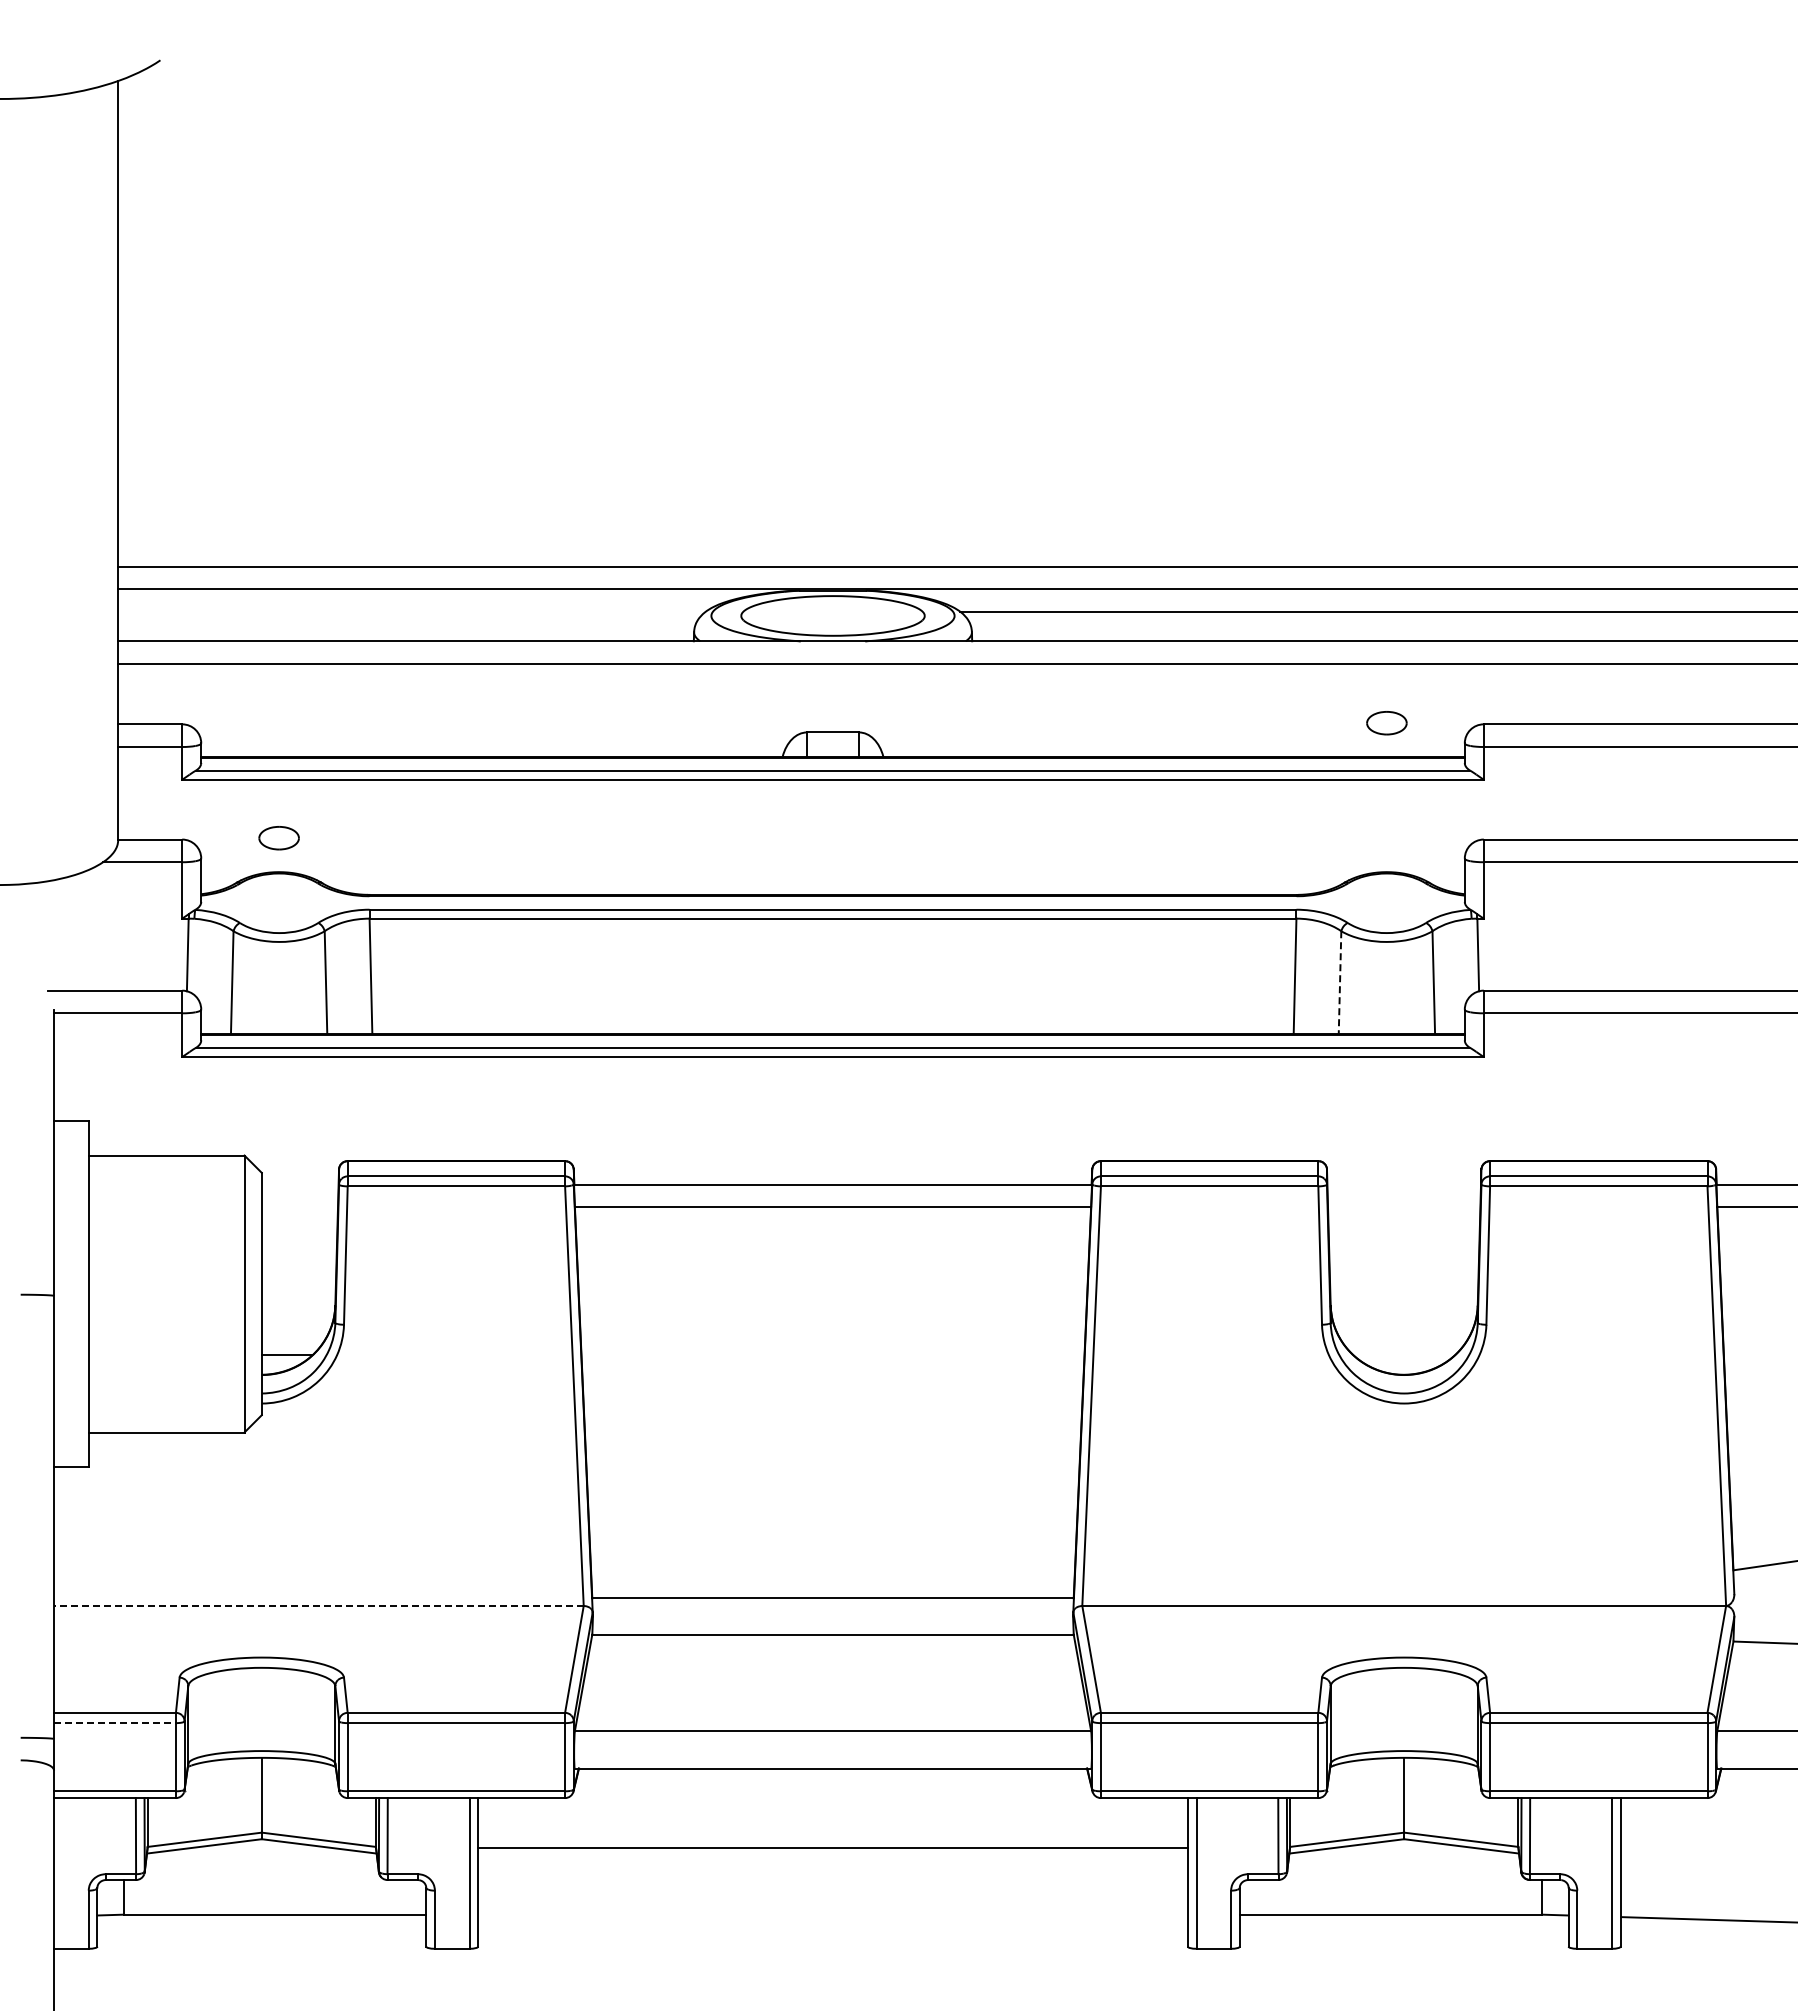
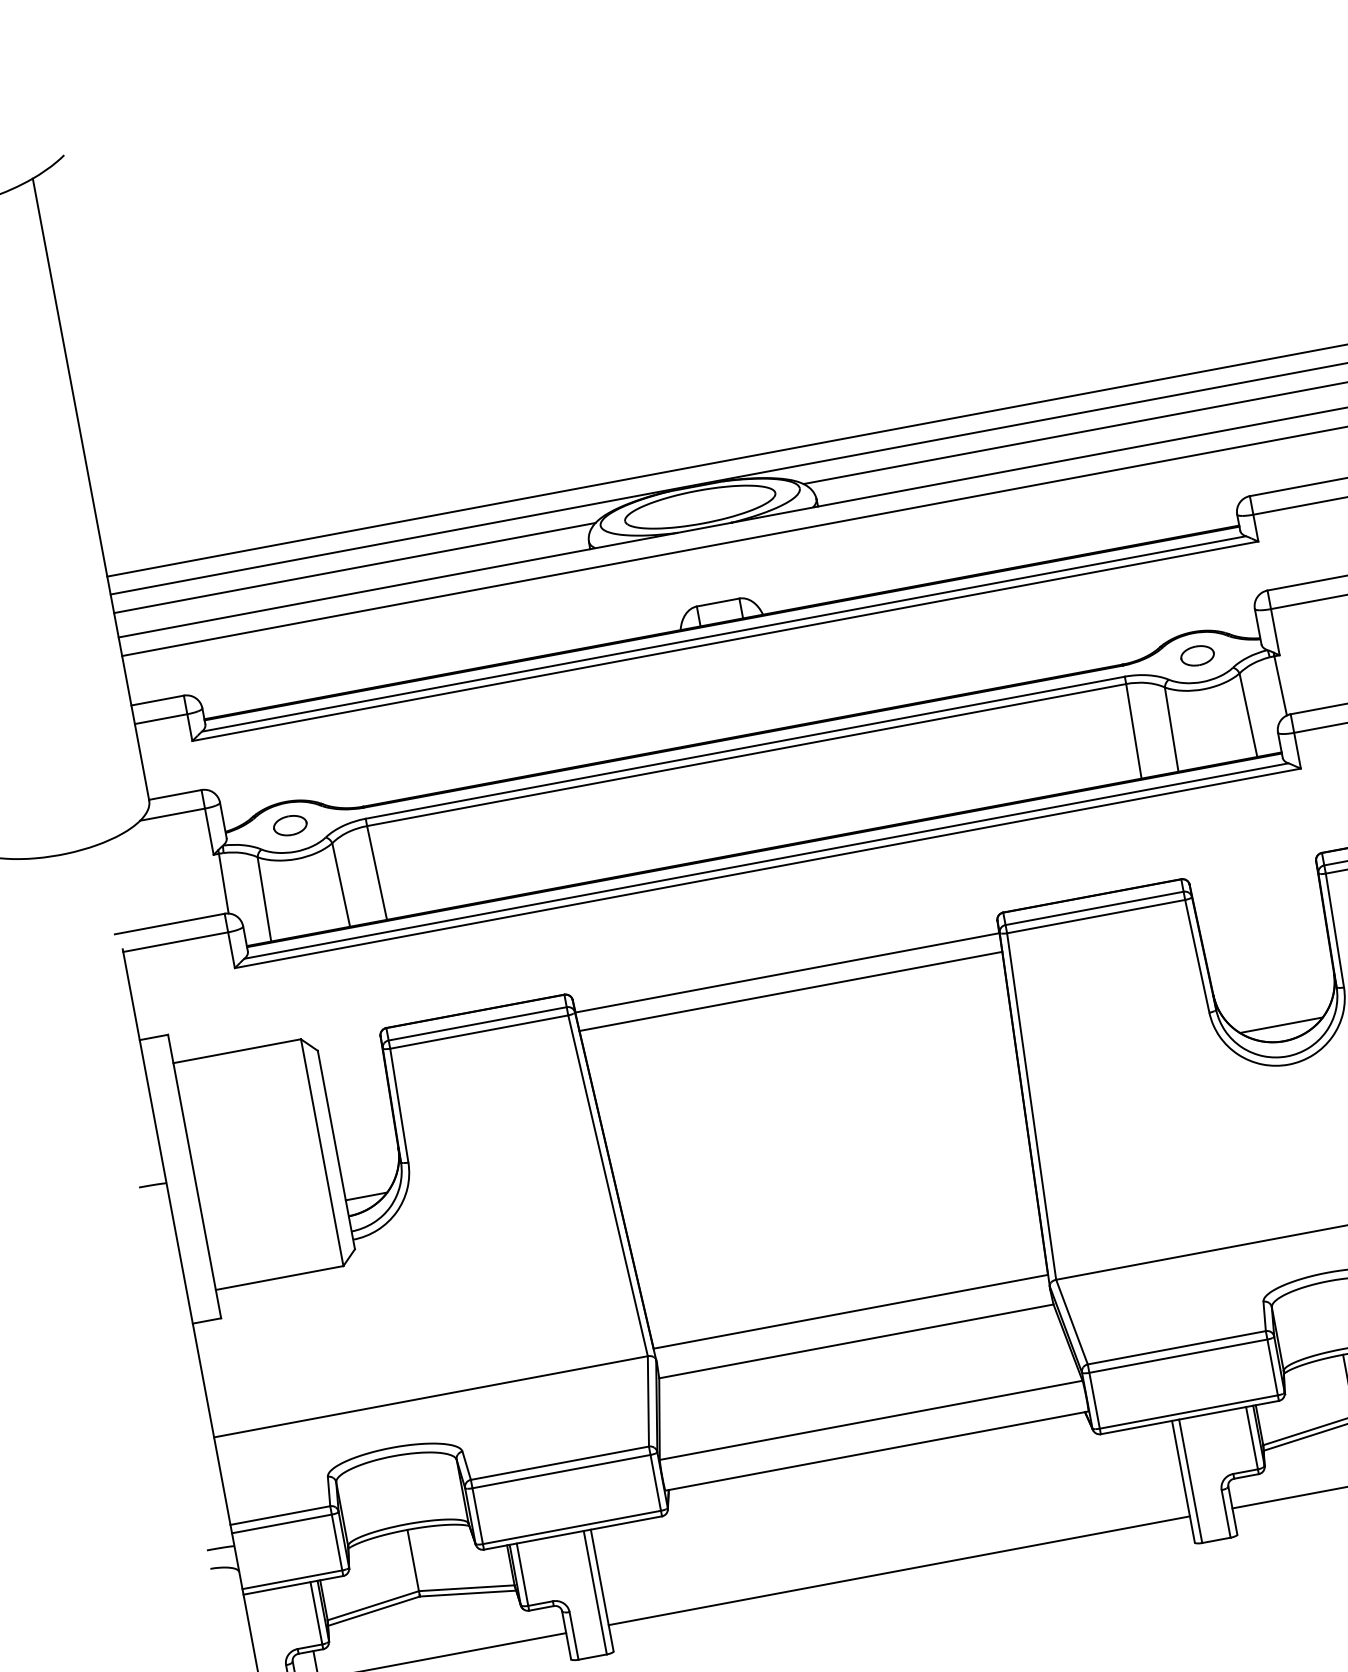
line: (412, 611) -> (355, 567), added
part: (1386, 723) -> (1197, 656), moved
part: (278, 838) -> (289, 825), moved
line: (1340, 982) -> (1172, 729), dashed -> solid
line: (1403, 1355) -> (1280, 1025), added
line: (318, 1606) -> (430, 1397), dashed -> solid
line: (115, 1723) -> (282, 1524), dashed -> solid
line: (832, 1847) -> (898, 1570), moved

